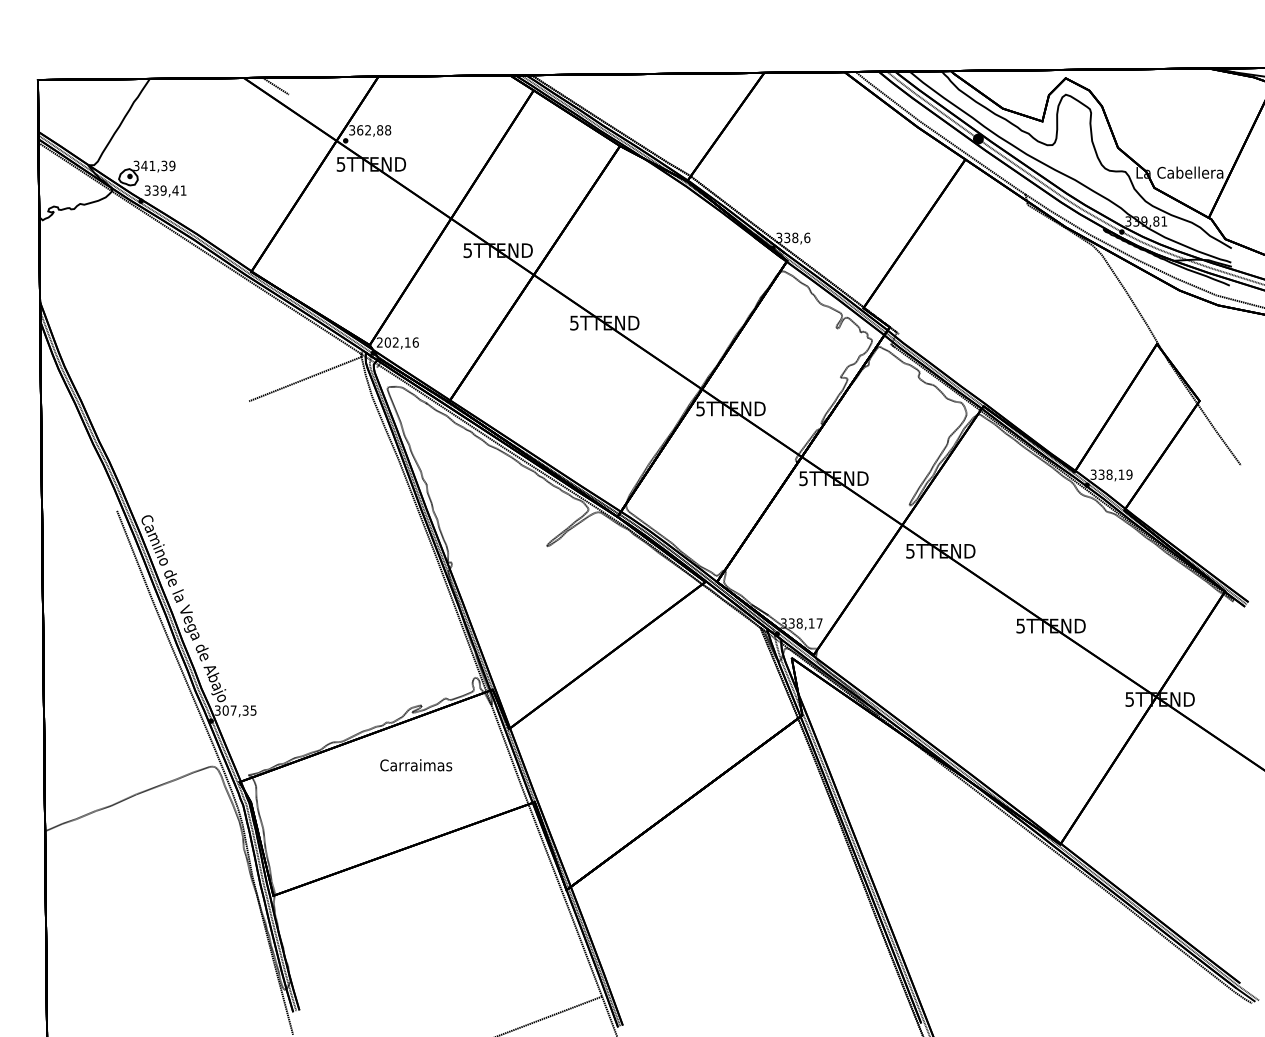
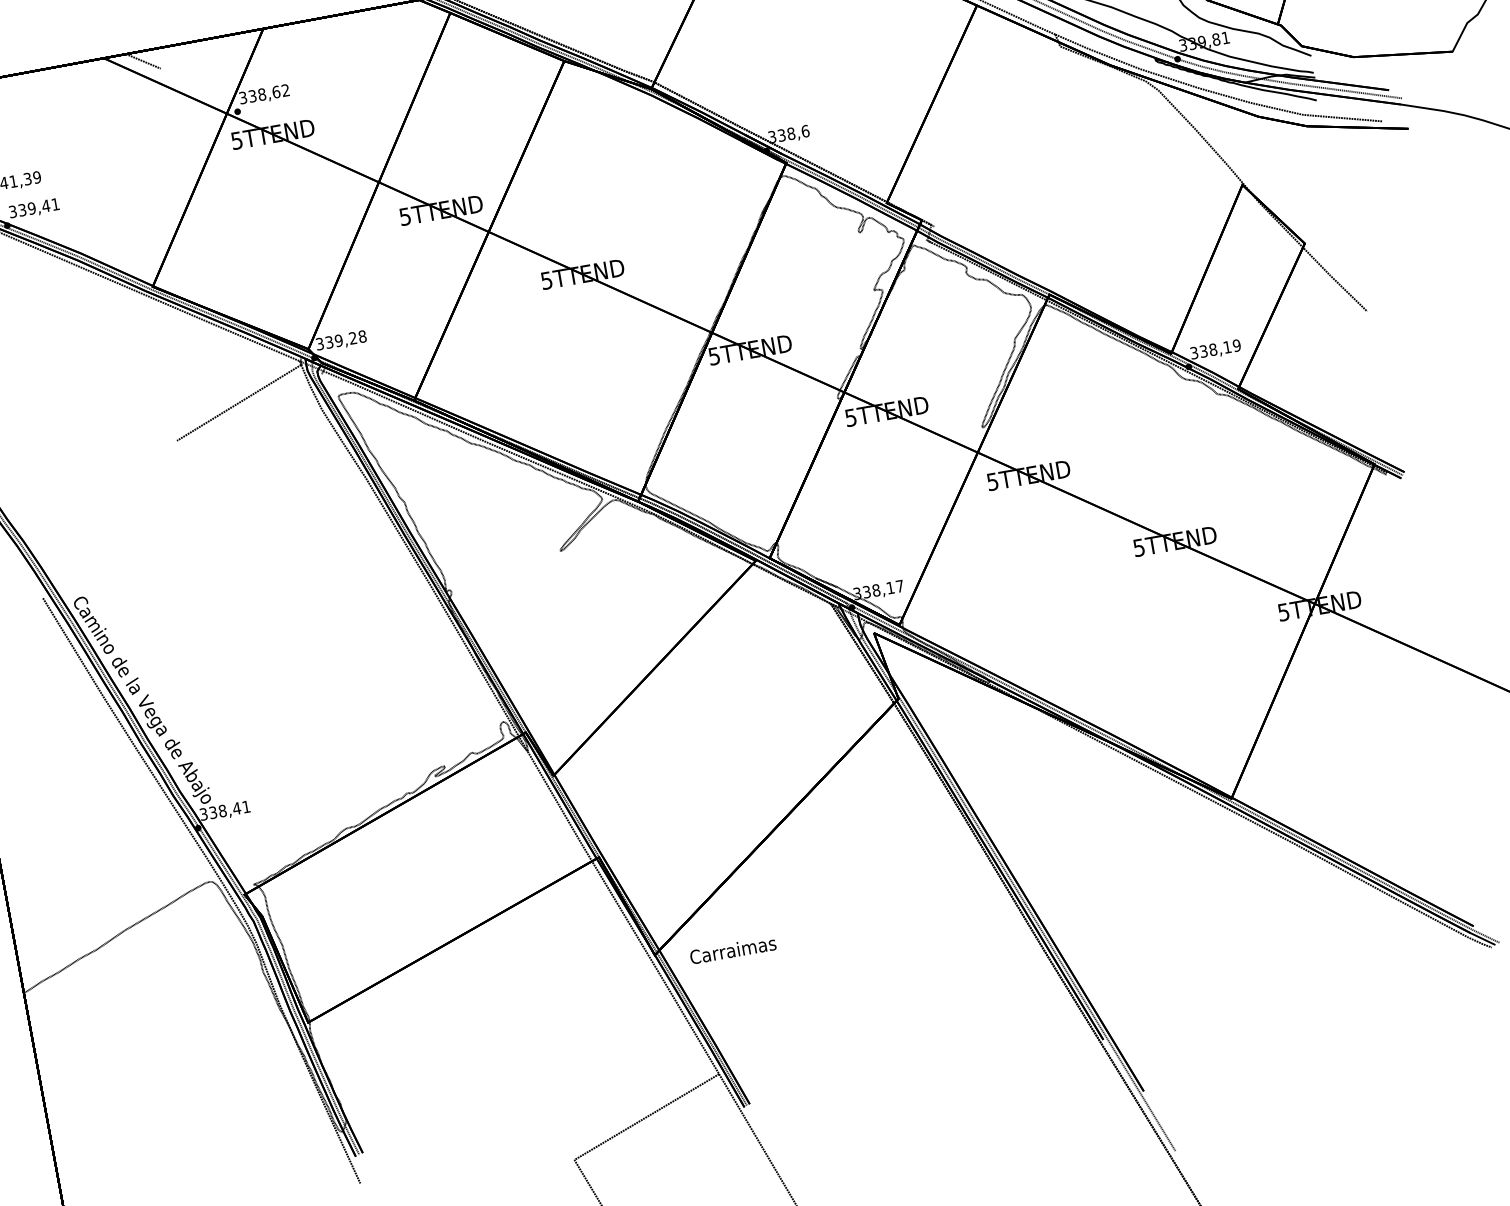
text: (374, 130) -> (269, 93), 362,88 -> 338,62
text: (397, 342) -> (340, 340), 202,16 -> 339,28
text: (239, 710) -> (229, 809), 307,35 -> 338,41
text: (416, 765) -> (733, 950), moved

